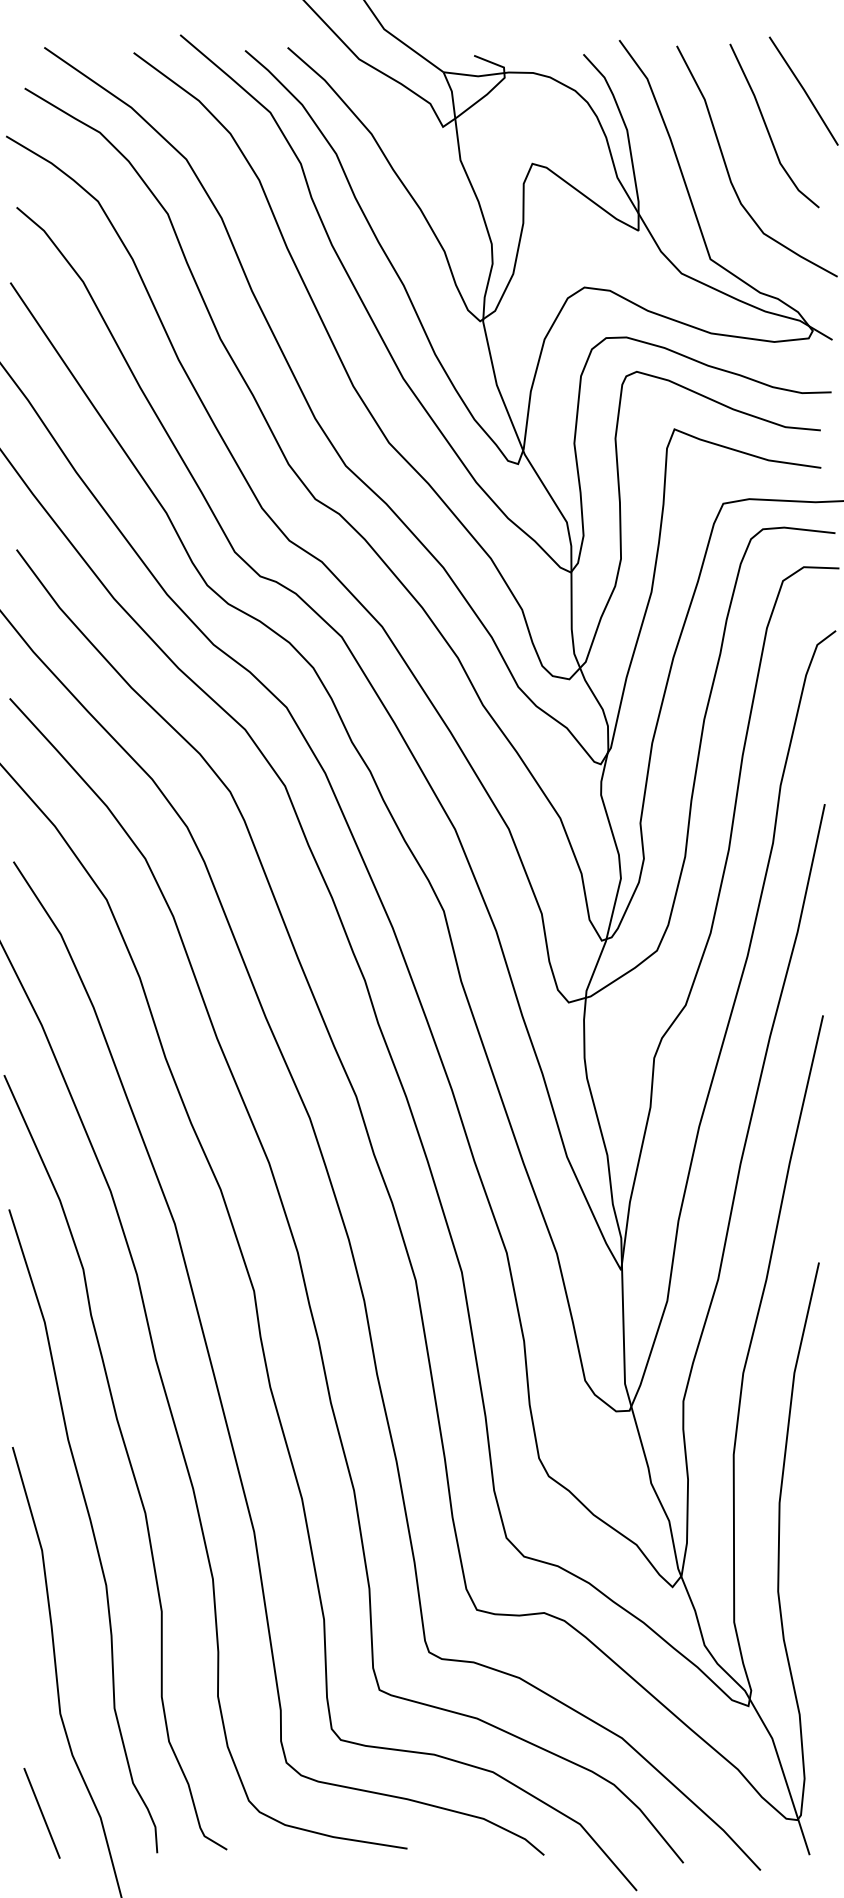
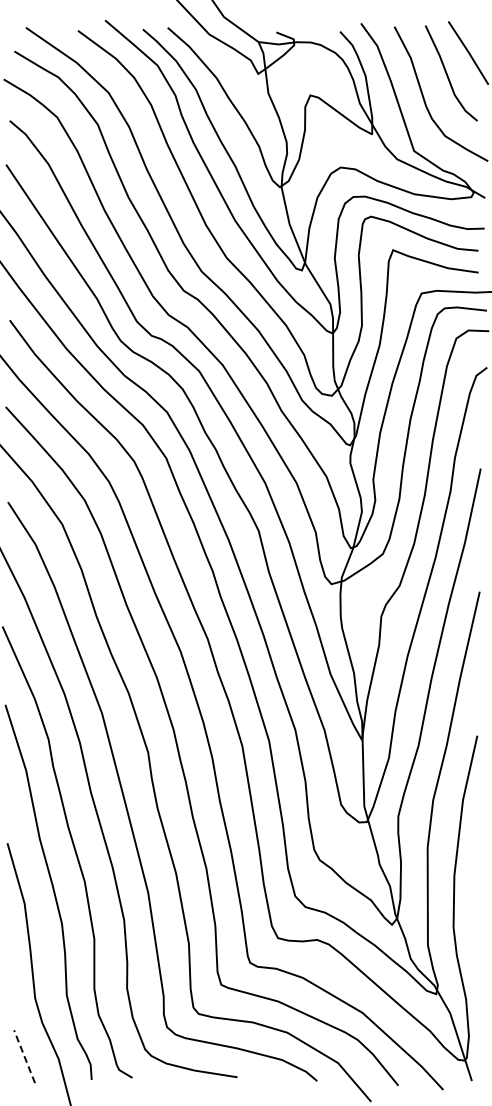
line: (41, 1813) -> (24, 1056), solid -> dashed

